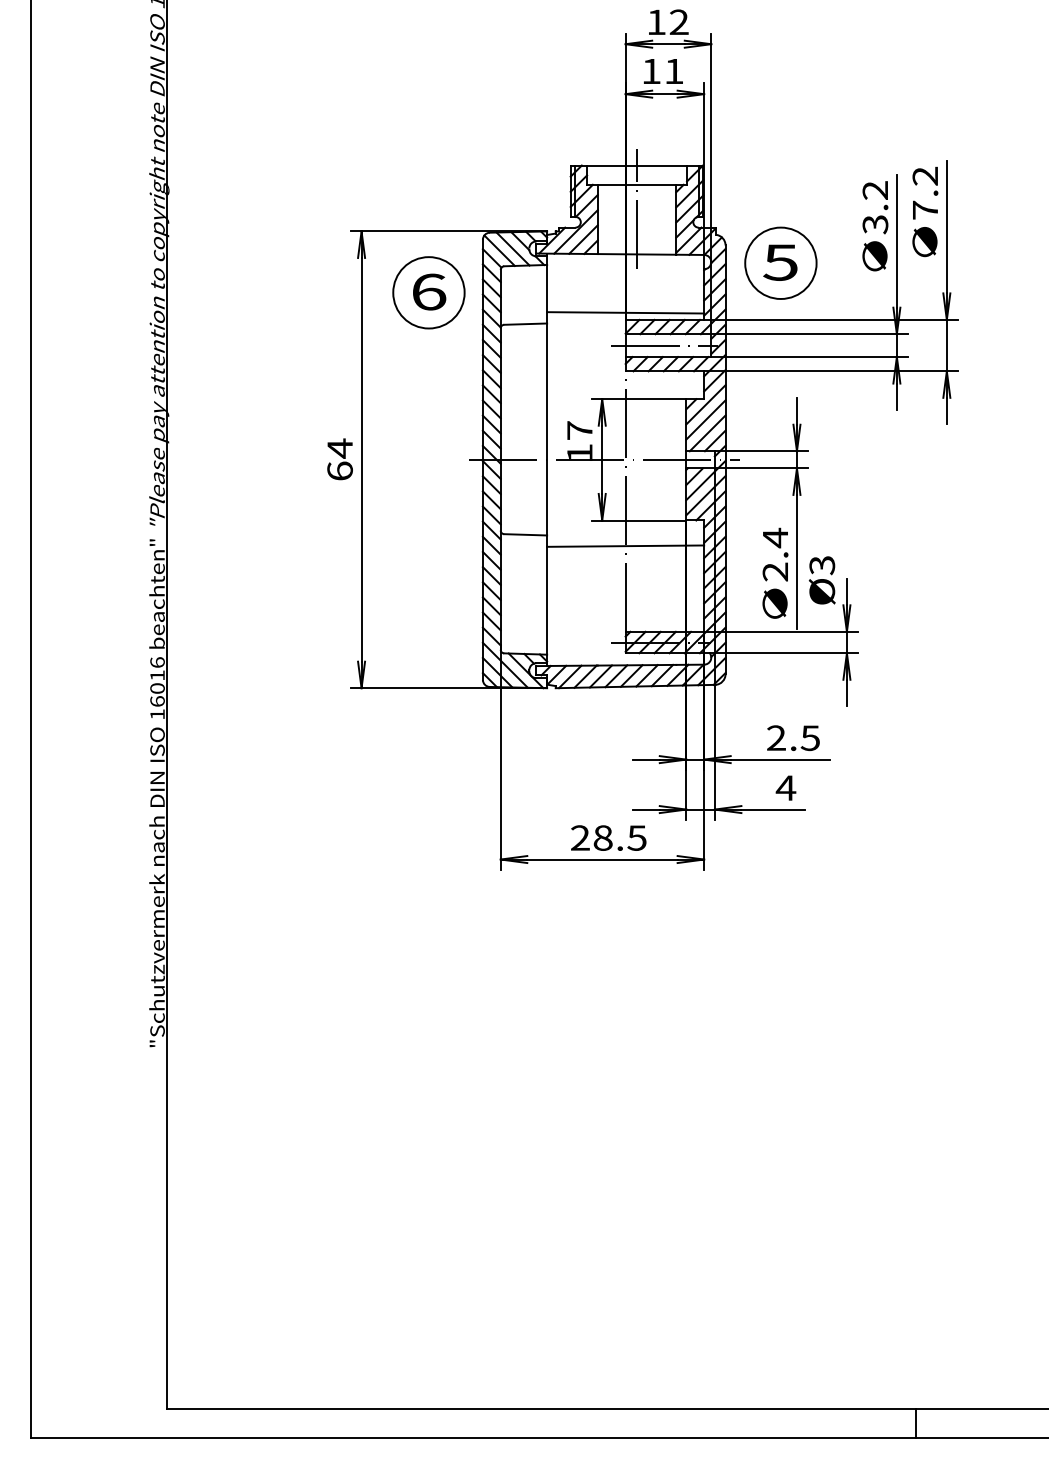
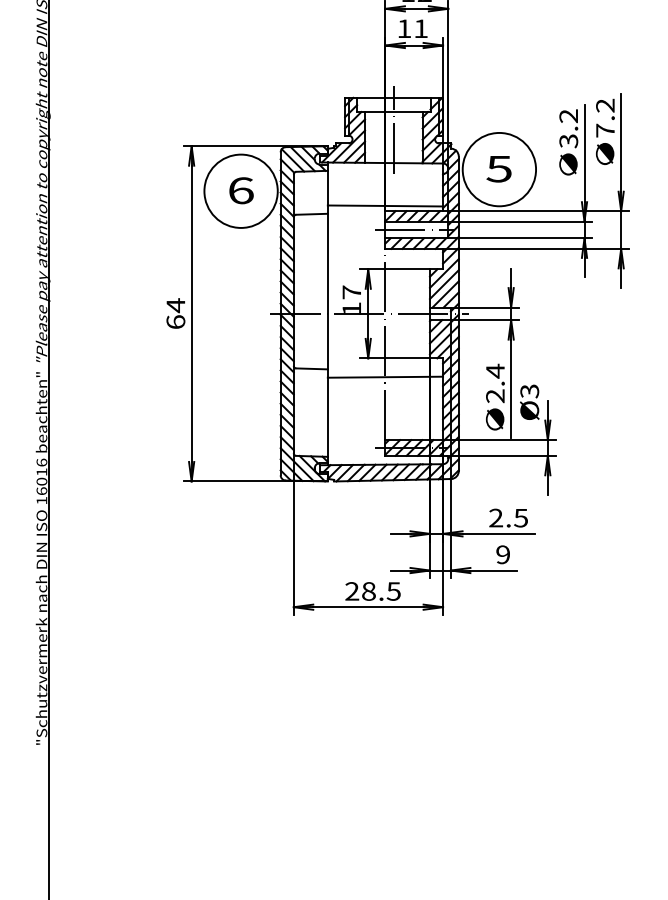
circle: (780, 262) -> (499, 169), size x1.4
circle: (428, 292) -> (240, 191), size x1.4
text: (785, 787) -> (502, 554), 4 -> 9

